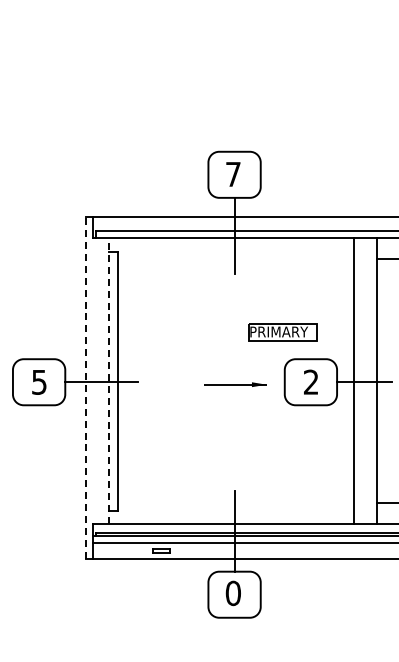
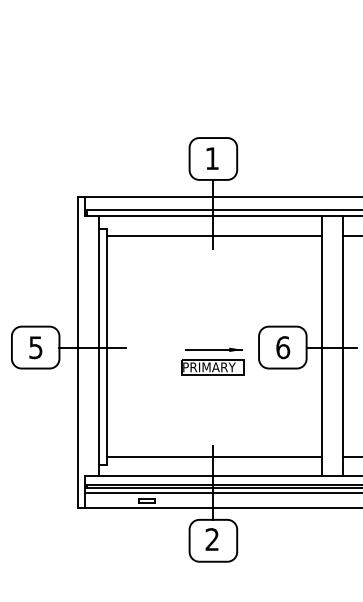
text: (233, 174) -> (212, 158), 7 -> 1
line: (235, 259) -> (214, 235), added
part: (282, 332) -> (212, 367), moved
line: (108, 380) -> (98, 346), dashed -> solid
text: (310, 381) -> (282, 346), 2 -> 6
line: (85, 387) -> (77, 352), dashed -> solid
line: (235, 502) -> (214, 456), added
text: (232, 593) -> (211, 539), 0 -> 2

